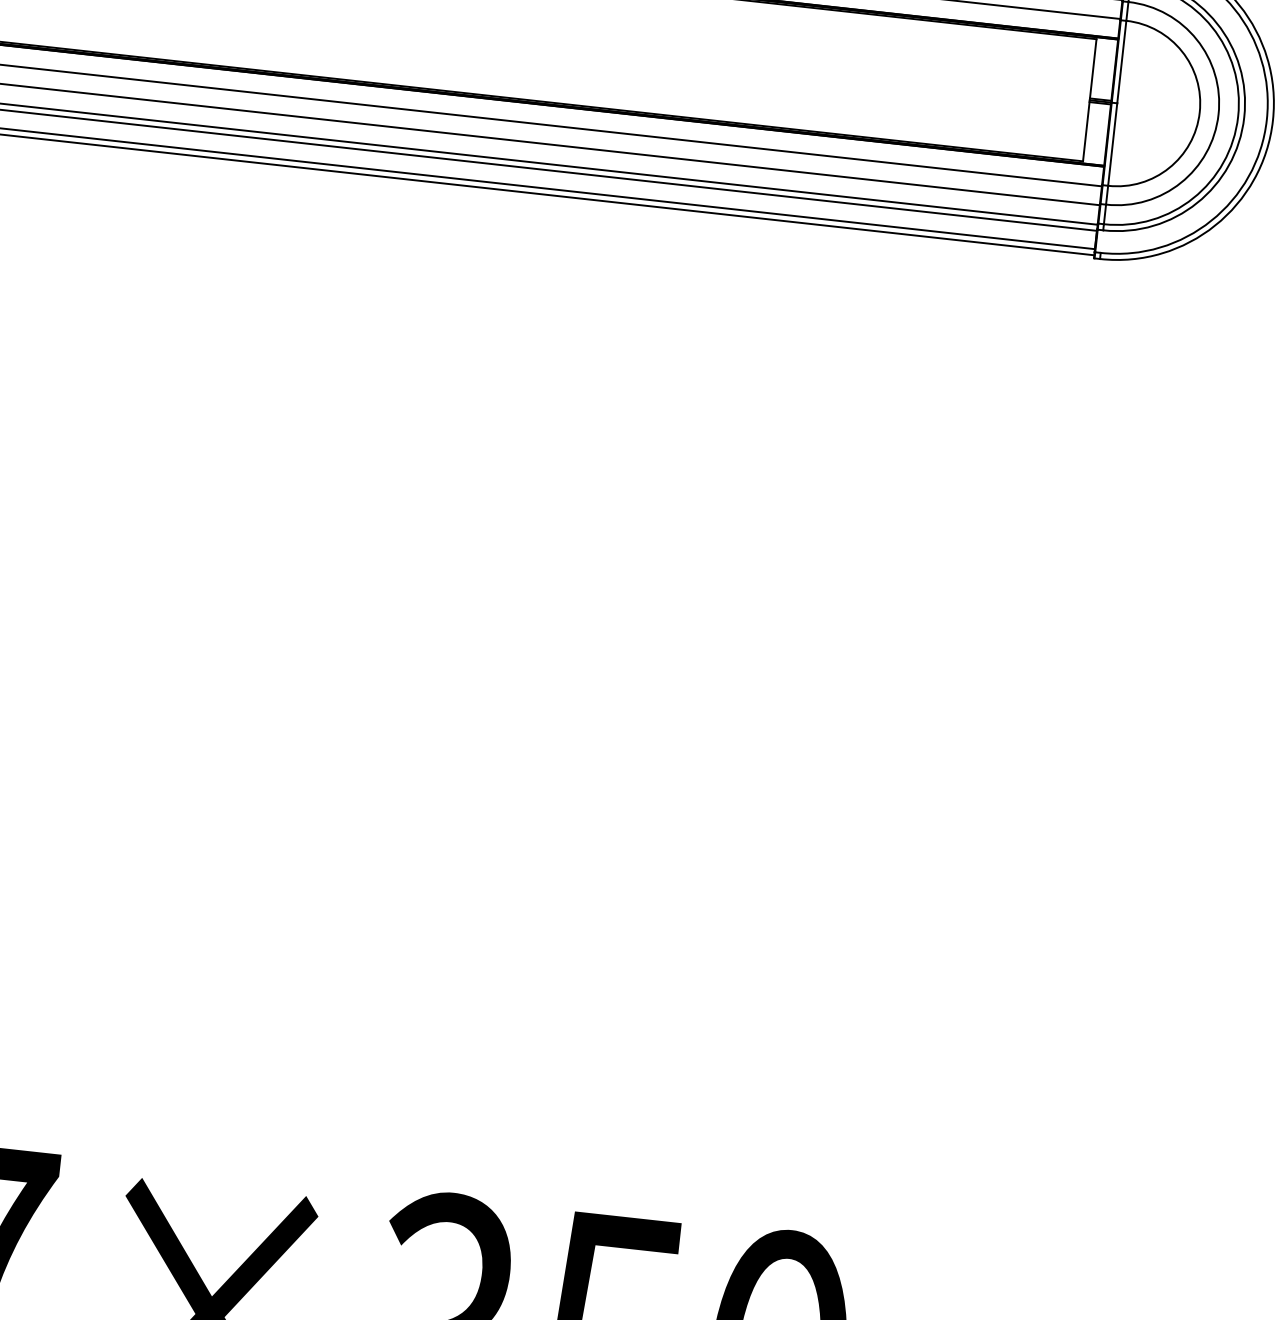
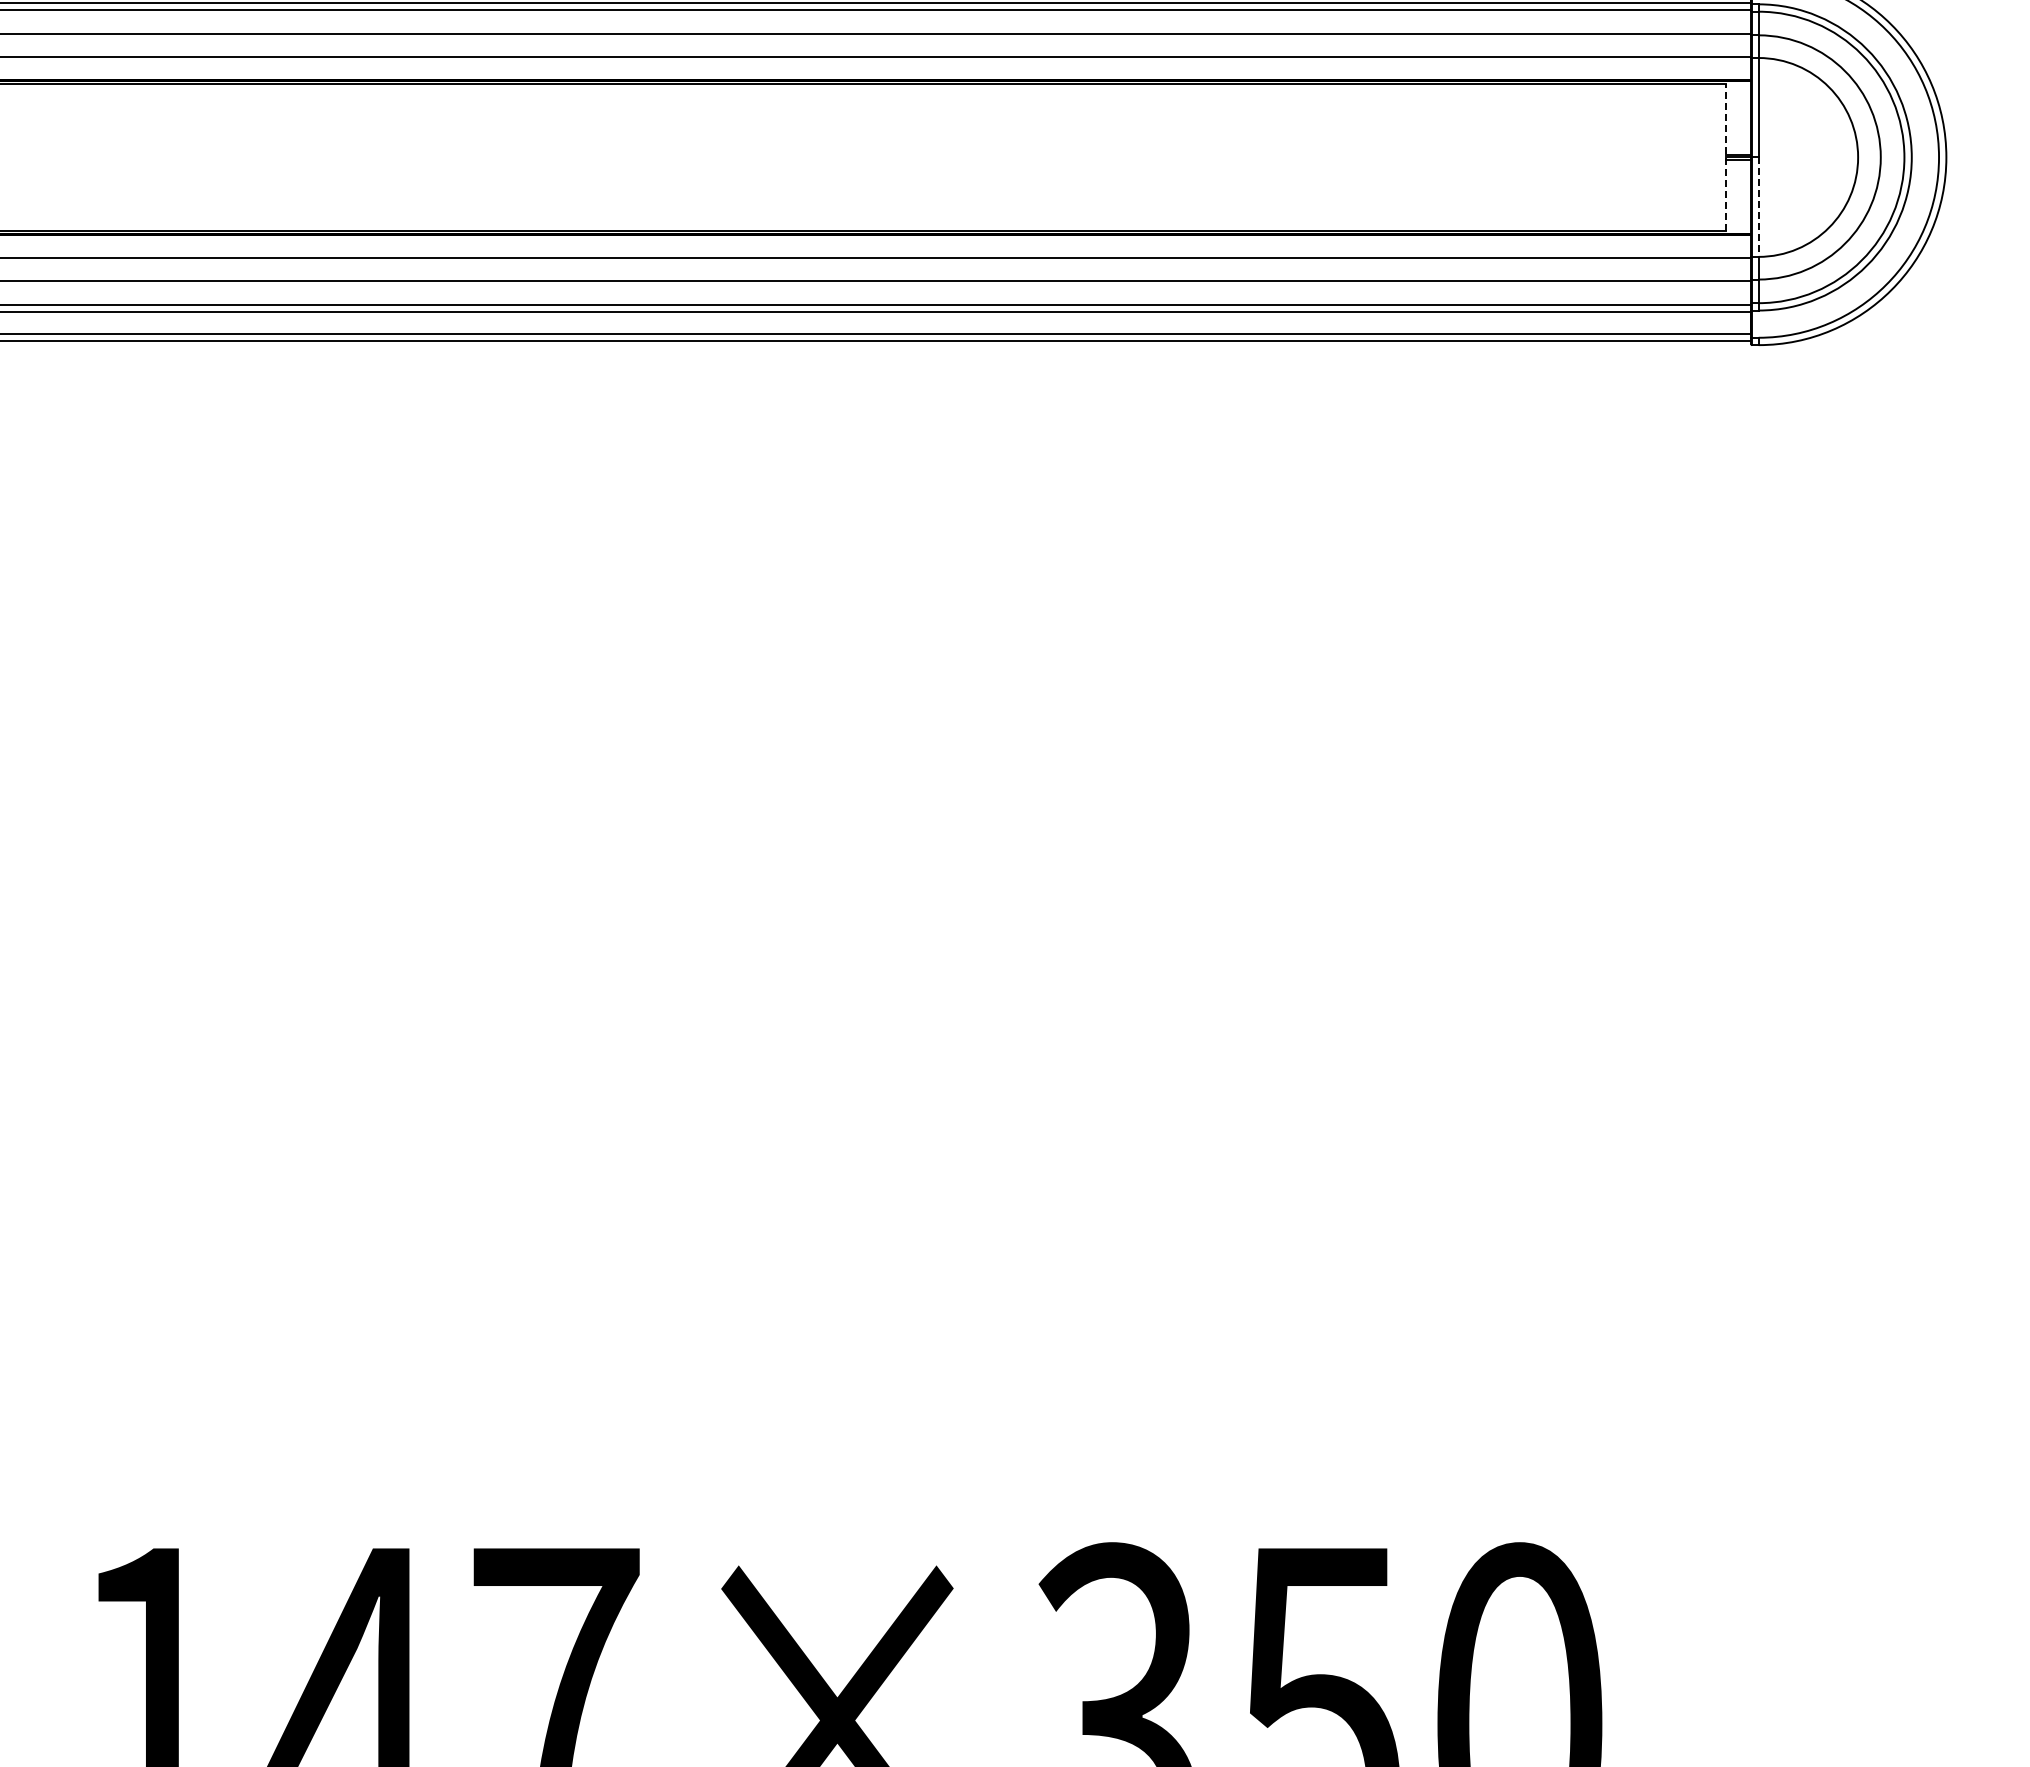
line: (1089, 100) -> (1725, 157), solid -> dashed
line: (1112, 144) -> (1758, 207), solid -> dashed

